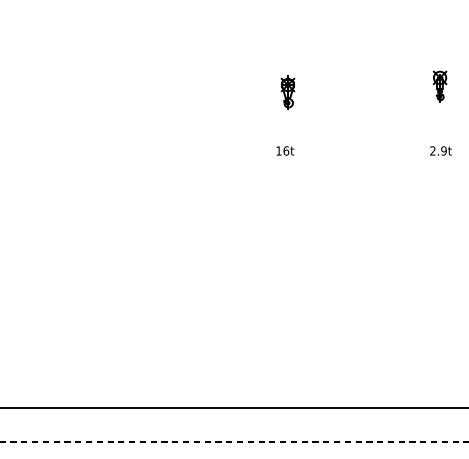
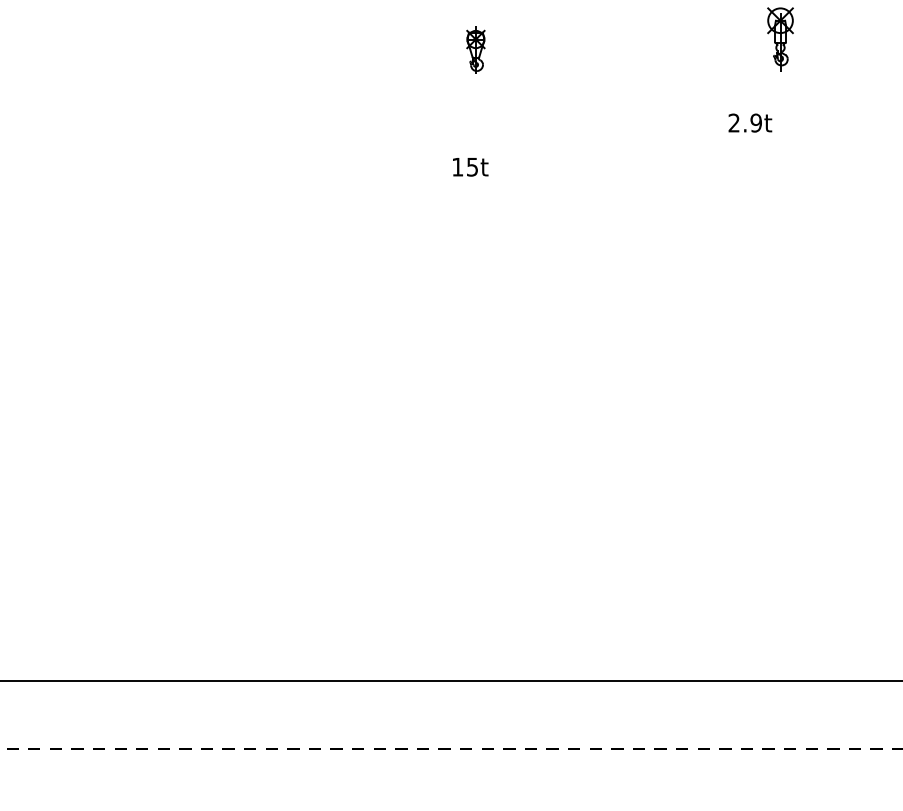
part: (287, 92) -> (474, 50), size x0.7
text: (286, 150) -> (472, 166), 16t -> 15t
text: (440, 150) -> (749, 122), moved

